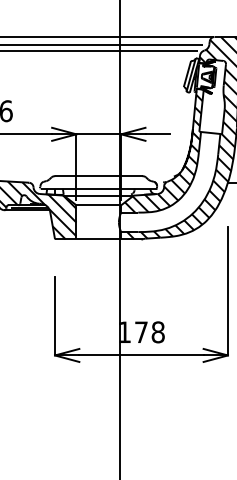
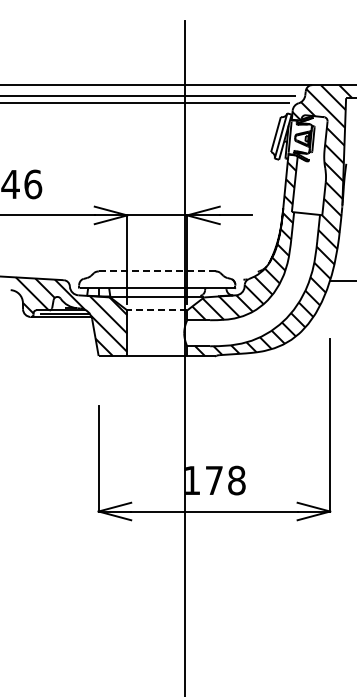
line: (98, 176) -> (157, 271), solid -> dashed
line: (98, 205) -> (157, 310), solid -> dashed

